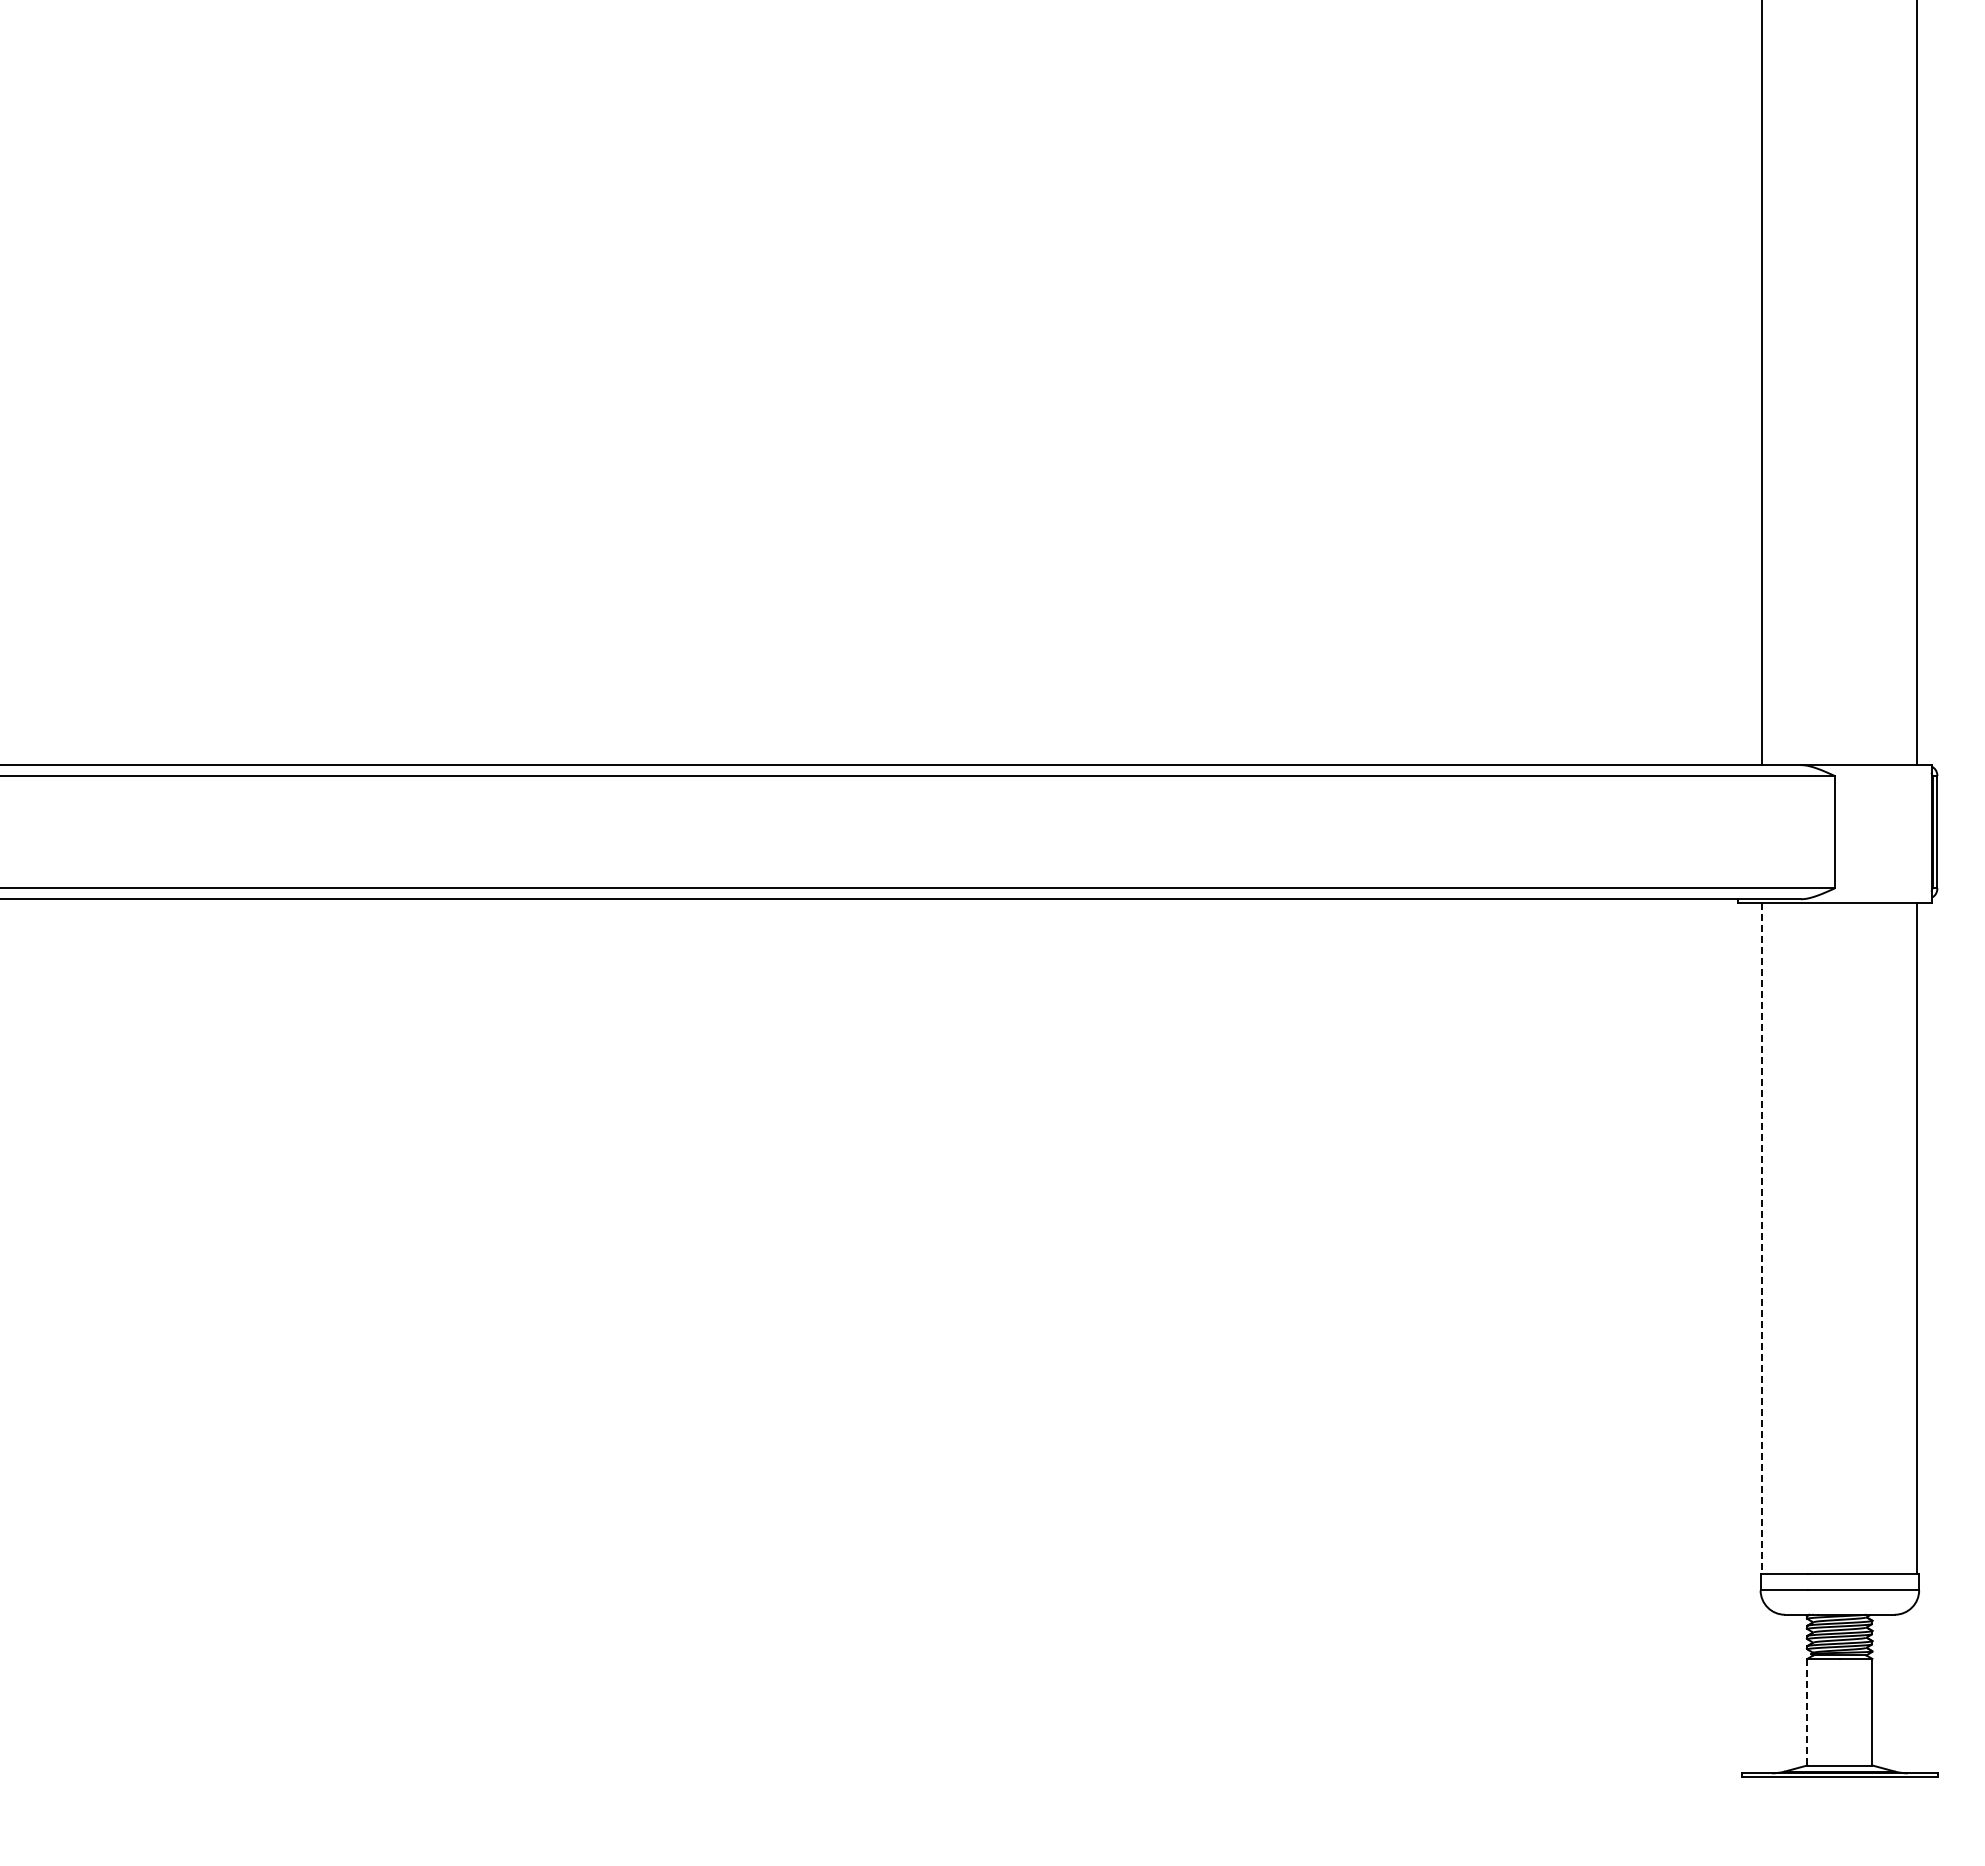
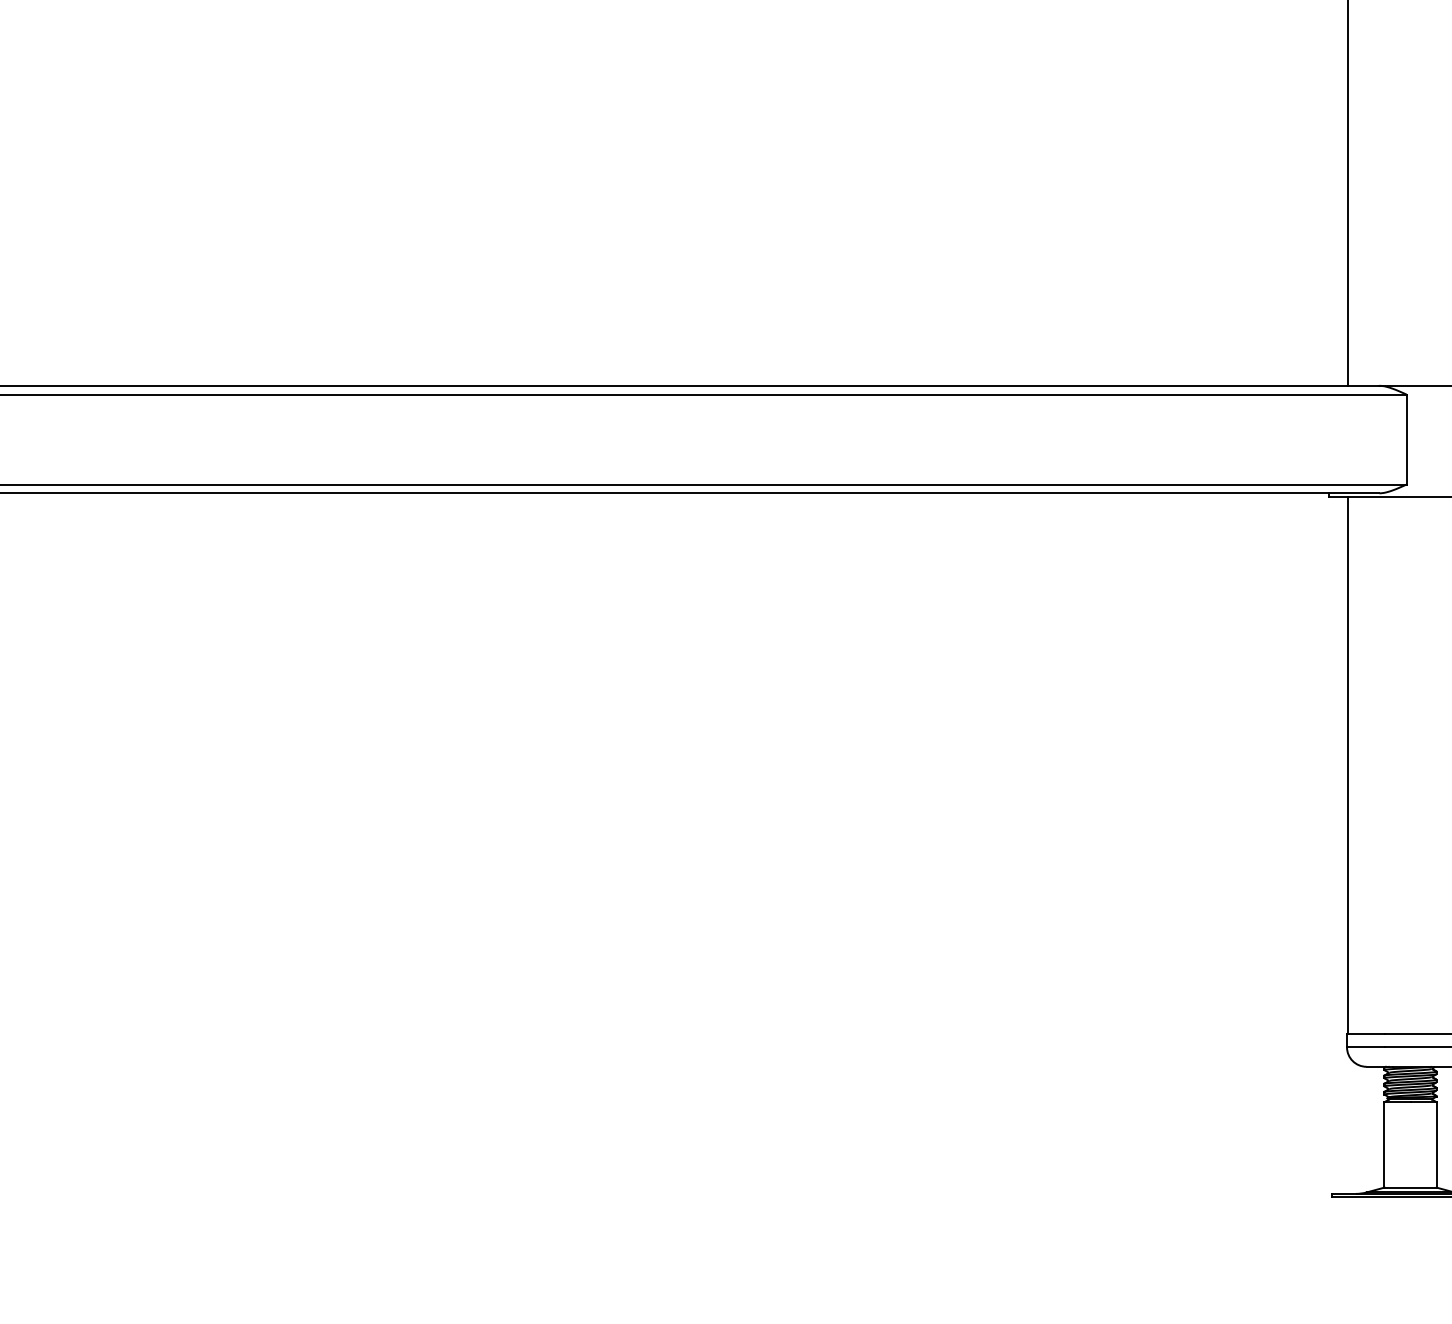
line: (1762, 1239) -> (1348, 766), dashed -> solid
line: (1807, 1712) -> (1384, 1145), dashed -> solid

